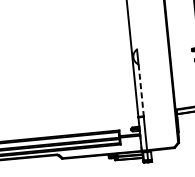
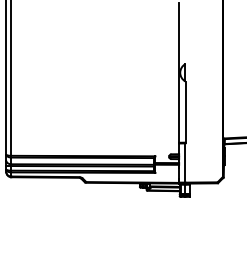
line: (141, 90) -> (185, 112), dashed -> solid

